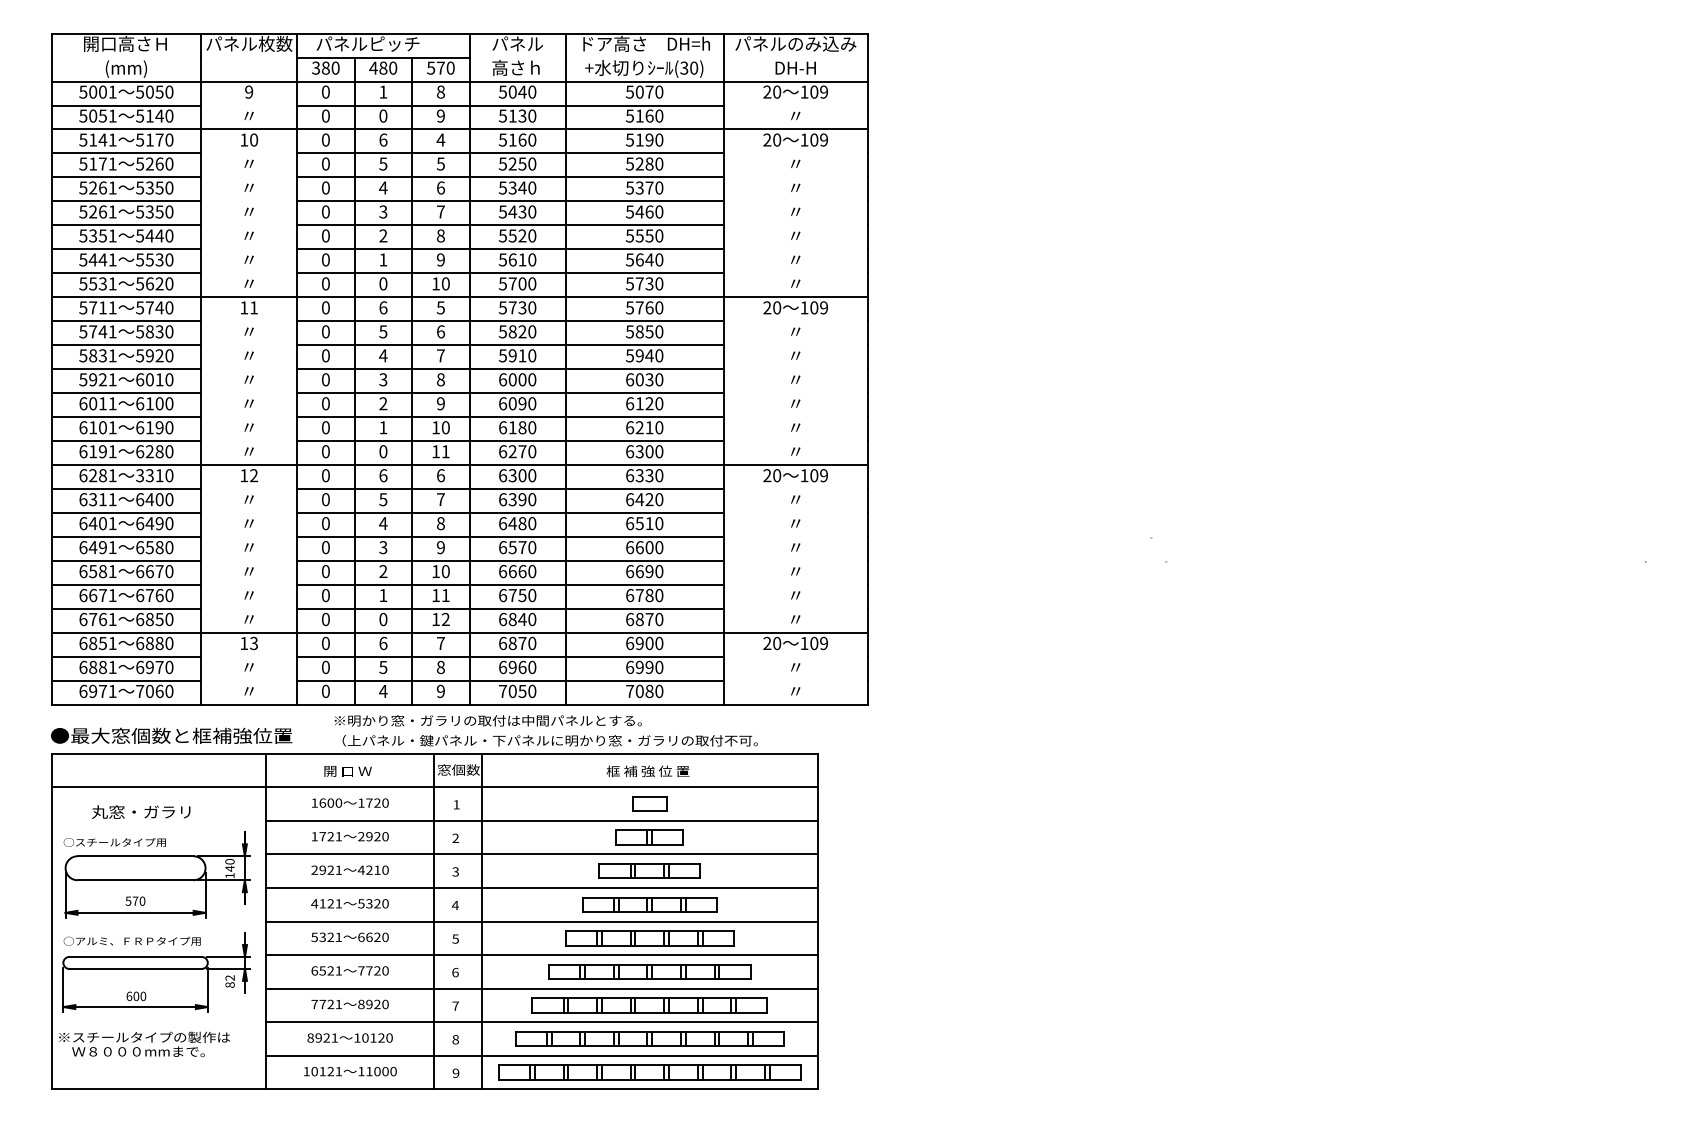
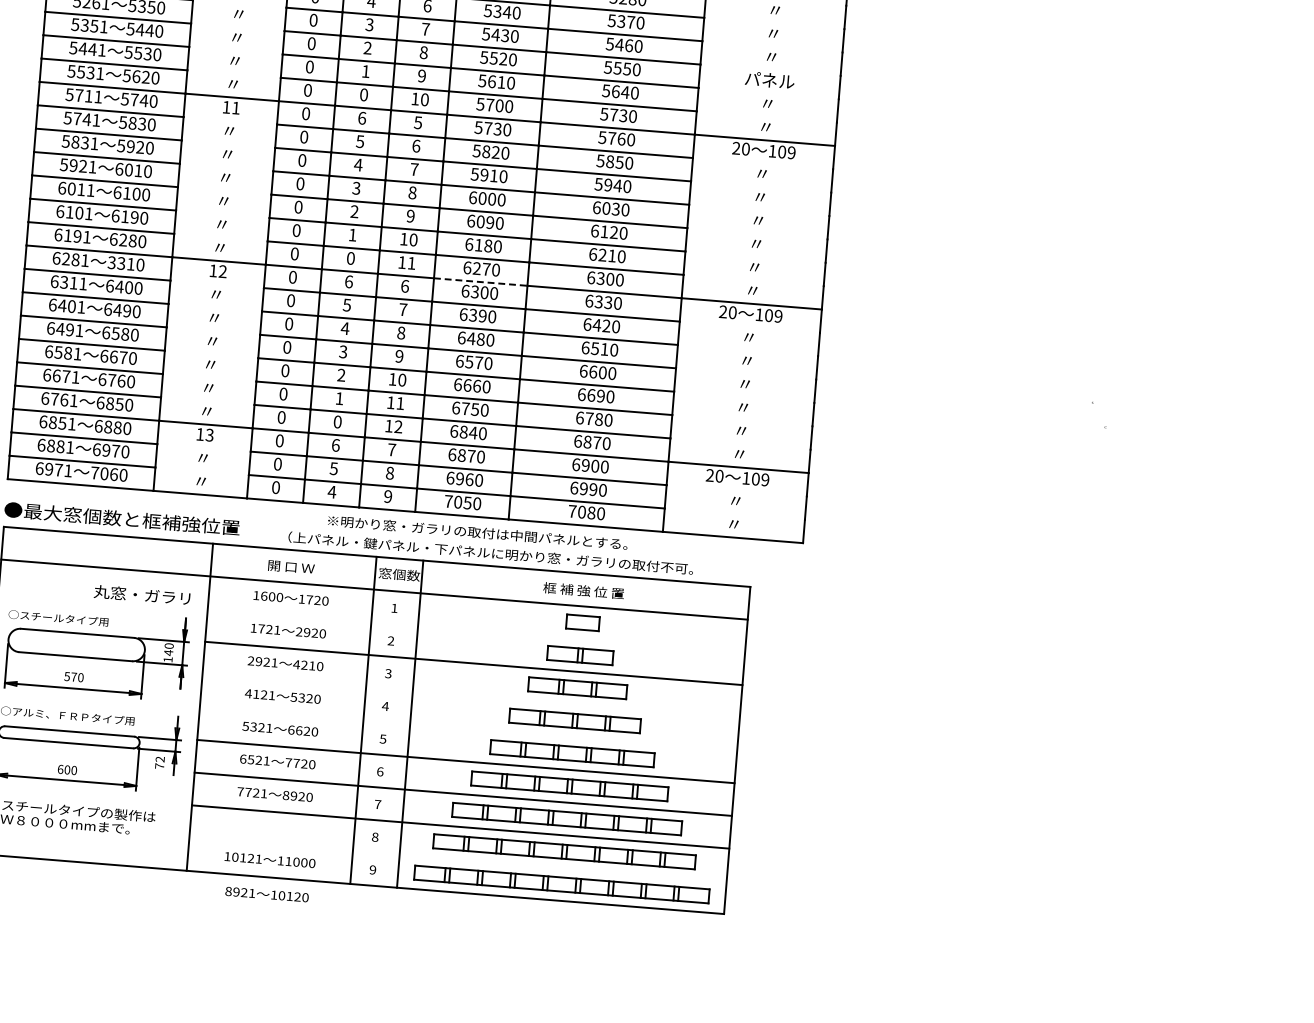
text: (795, 235) -> (769, 80), 〃 -> パネル
line: (517, 465) -> (480, 282), solid -> dashed
text: (487, 720) -> (477, 532), moved
text: (141, 811) -> (142, 594), moved
line: (541, 820) -> (476, 630), removed
line: (541, 888) -> (470, 696), removed
line: (541, 921) -> (468, 728), removed
text: (229, 984) -> (159, 765), 82 -> 72
text: (349, 1037) -> (266, 894), moved
line: (541, 1055) -> (457, 859), removed

